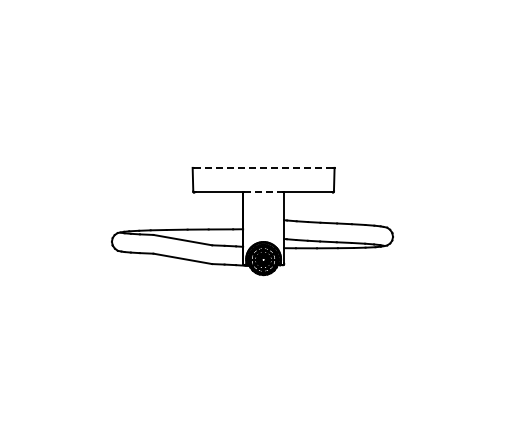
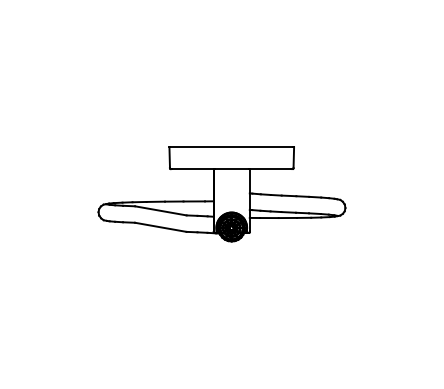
line: (263, 167) -> (231, 147), dashed -> solid
line: (264, 192) -> (232, 169), dashed -> solid

